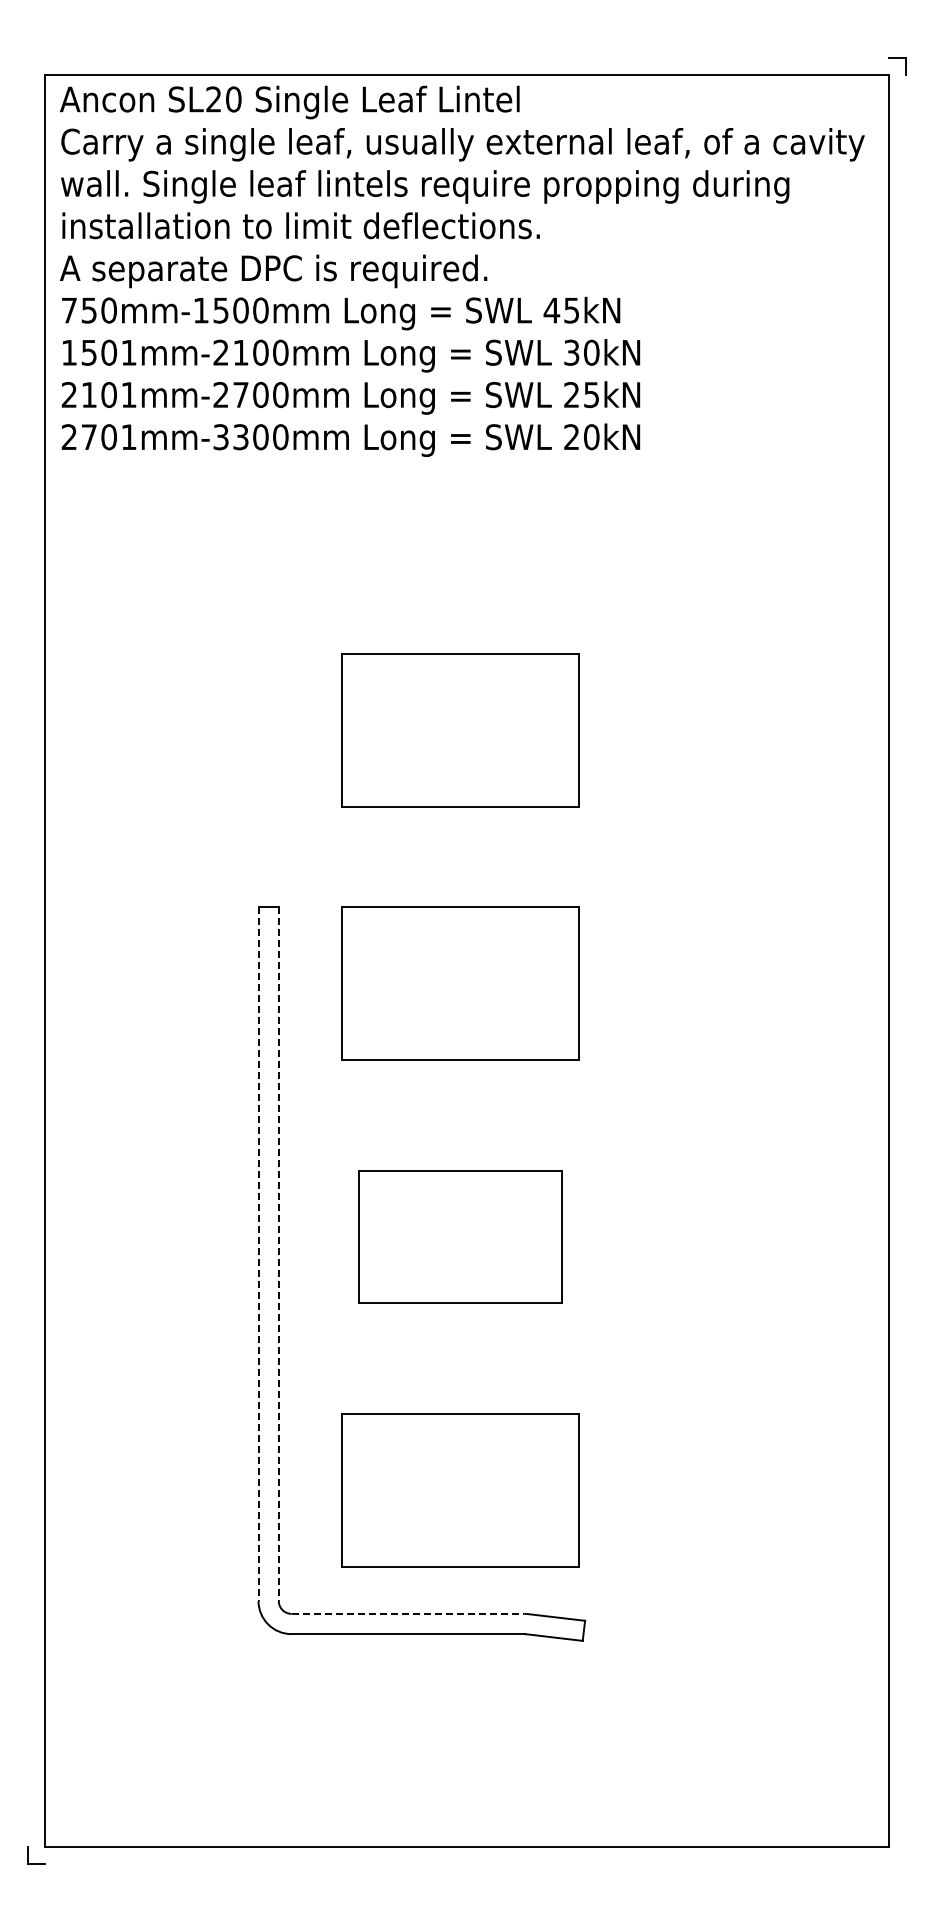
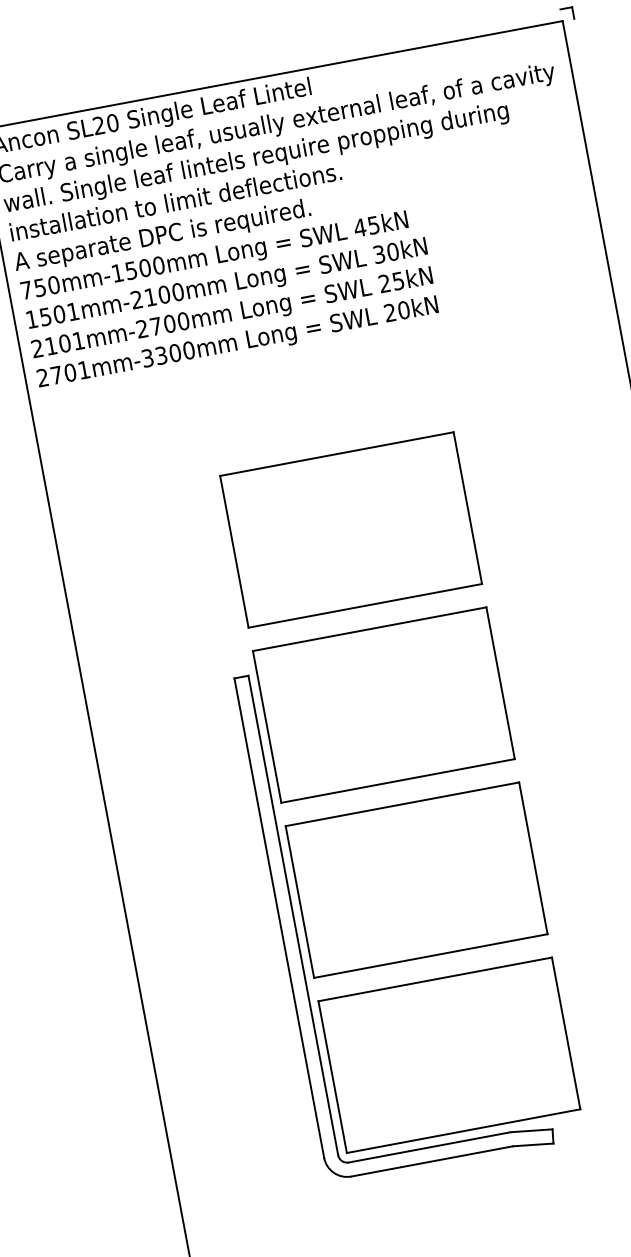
part: (460, 730) -> (351, 530), size x1.43
part: (460, 983) -> (383, 704), size x1.43
part: (460, 1236) -> (416, 879), size x1.67
line: (258, 1254) -> (279, 918), dashed -> solid
line: (278, 1254) -> (293, 915), dashed -> solid
part: (460, 1490) -> (449, 1055), size x1.43
line: (408, 1613) -> (429, 1147), dashed -> solid

